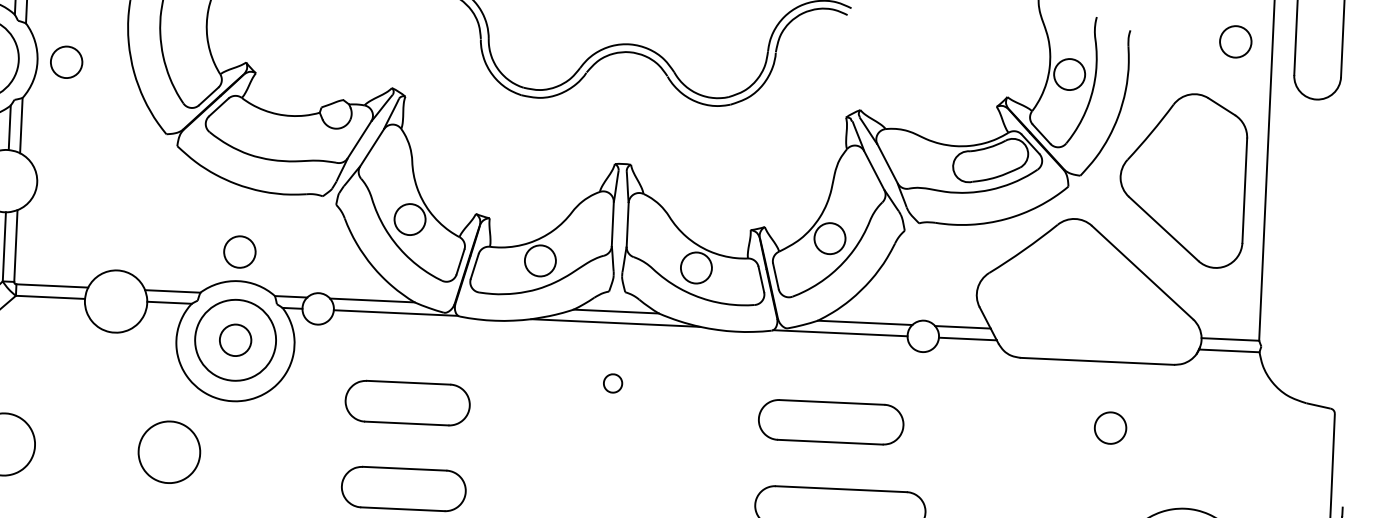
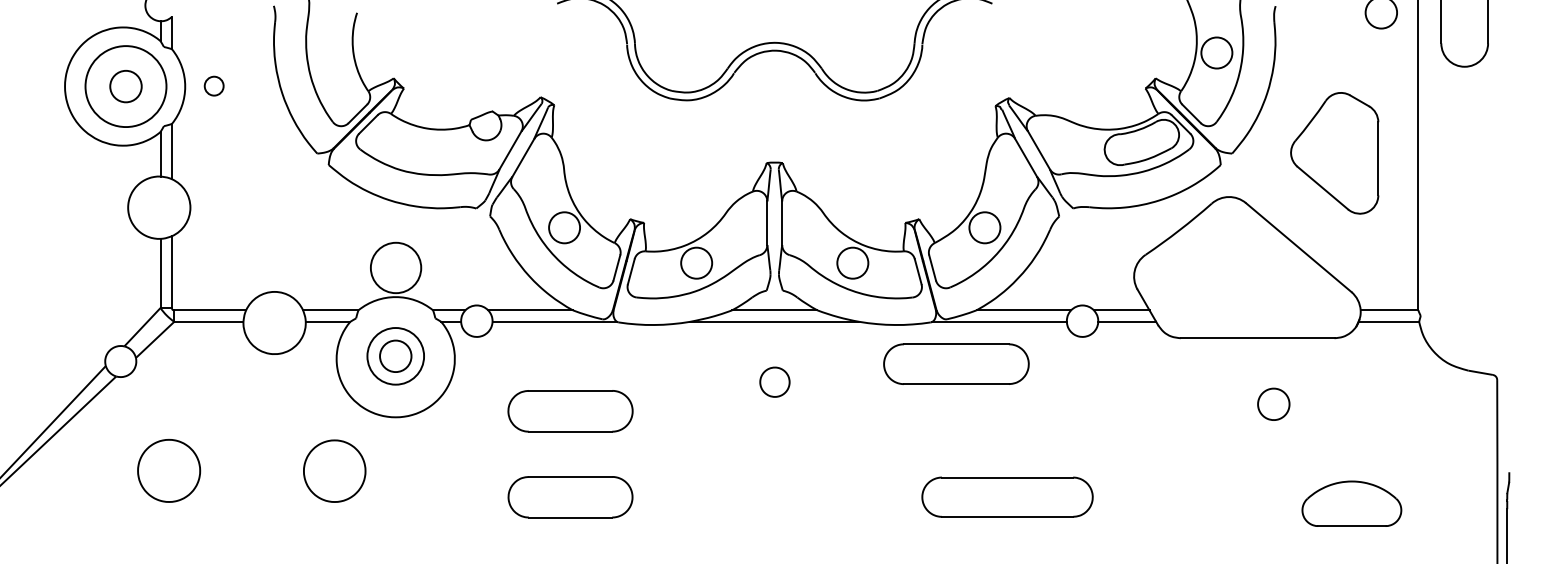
circle: (65, 61) -> (213, 85), size x0.6
part: (1182, 180) -> (1334, 153), size x0.7
circle: (239, 251) -> (395, 267), size x1.6
circle: (235, 339) -> (395, 355), size x0.7
part: (612, 383) -> (774, 382), size x1.6
part: (831, 421) -> (956, 363), moved

